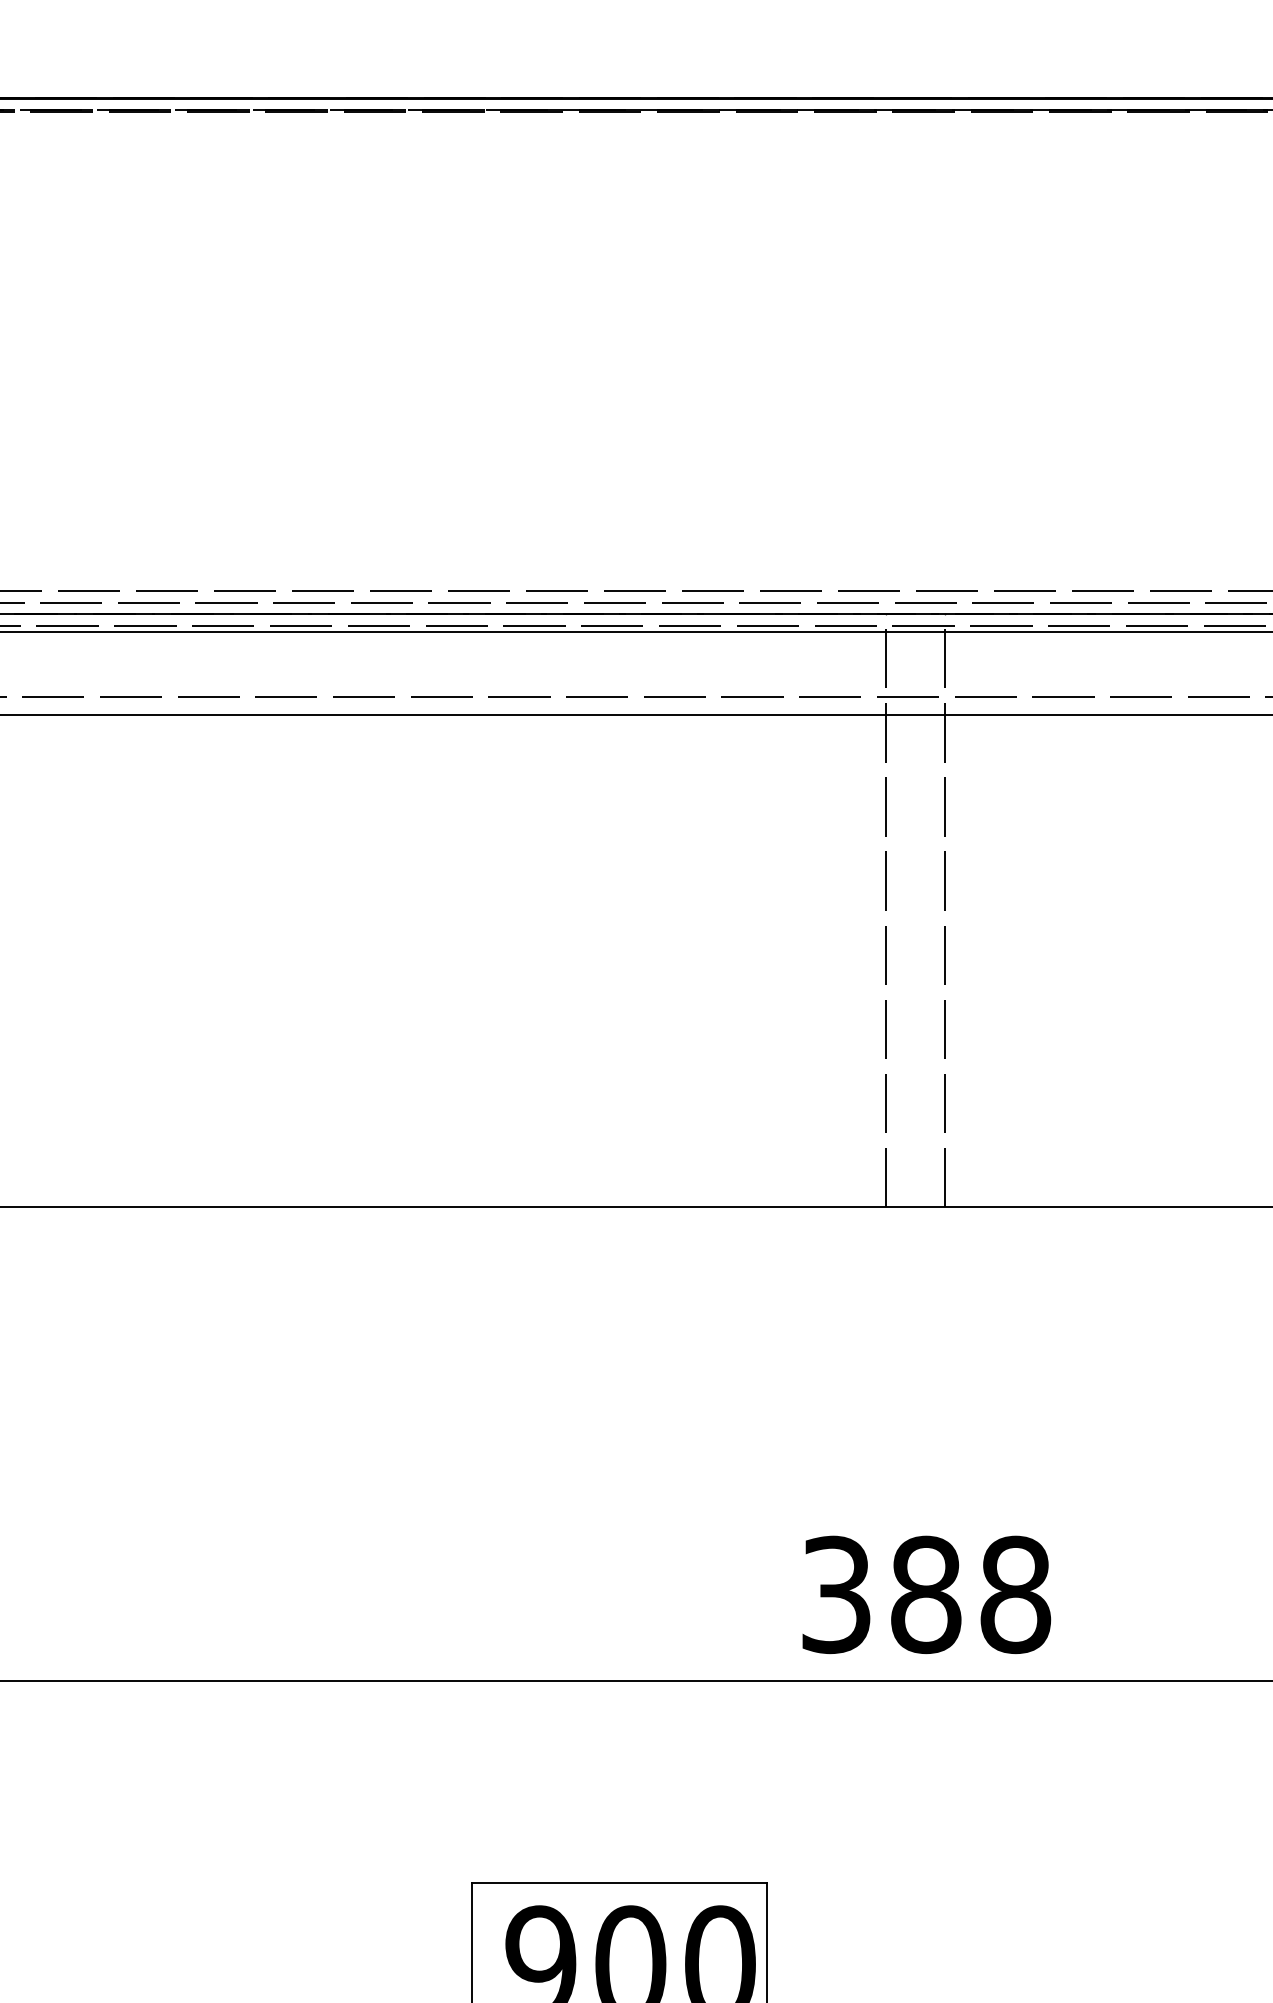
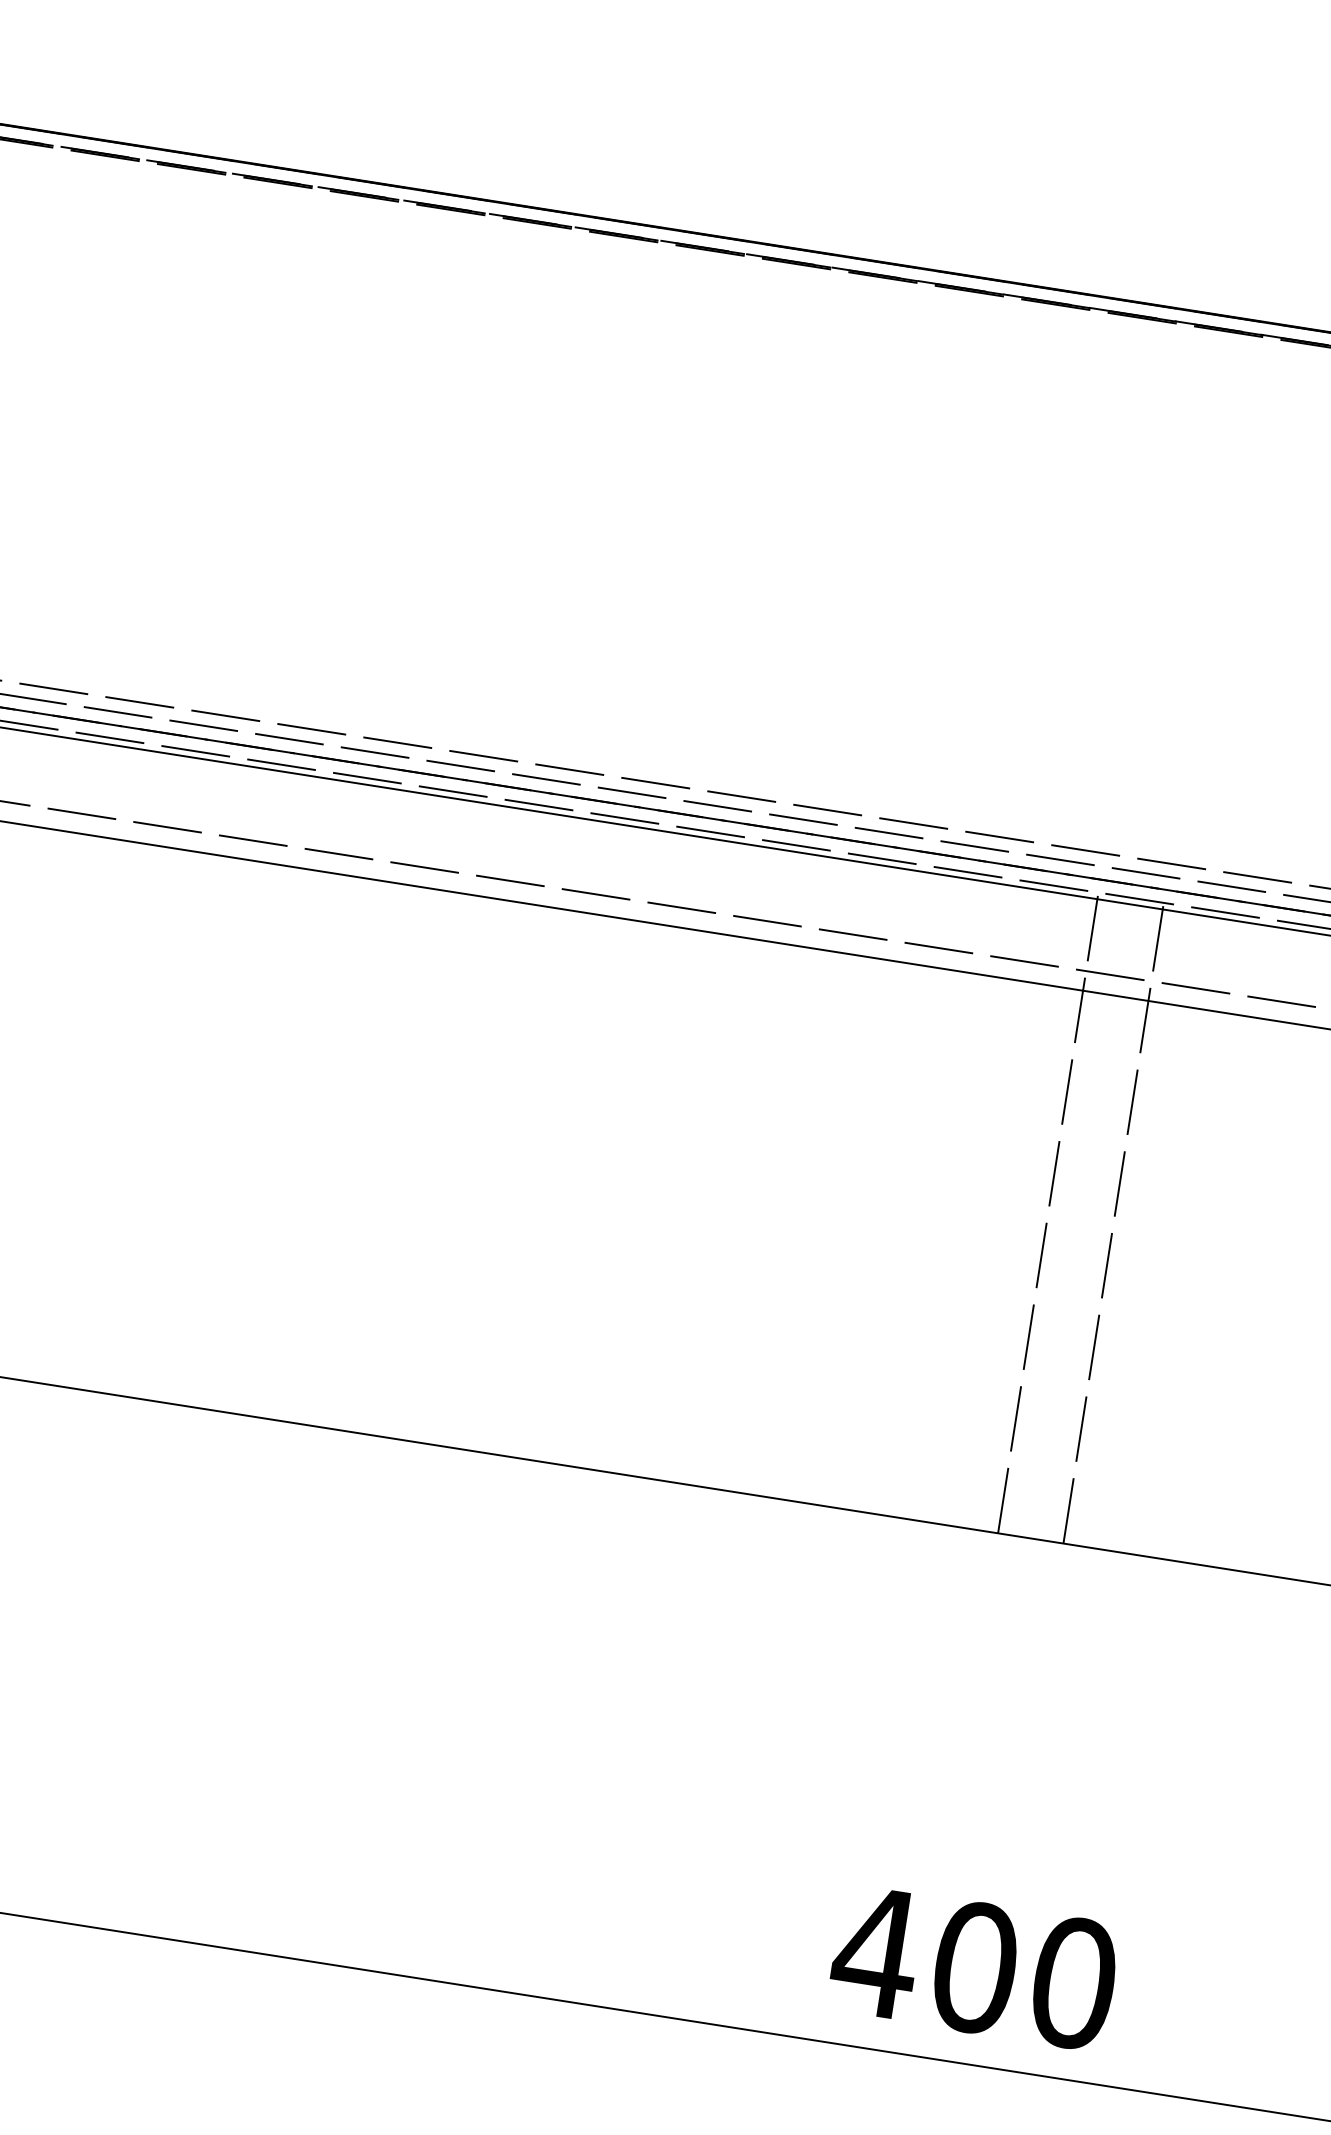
text: (924, 1594) -> (973, 1967), 388 -> 400

